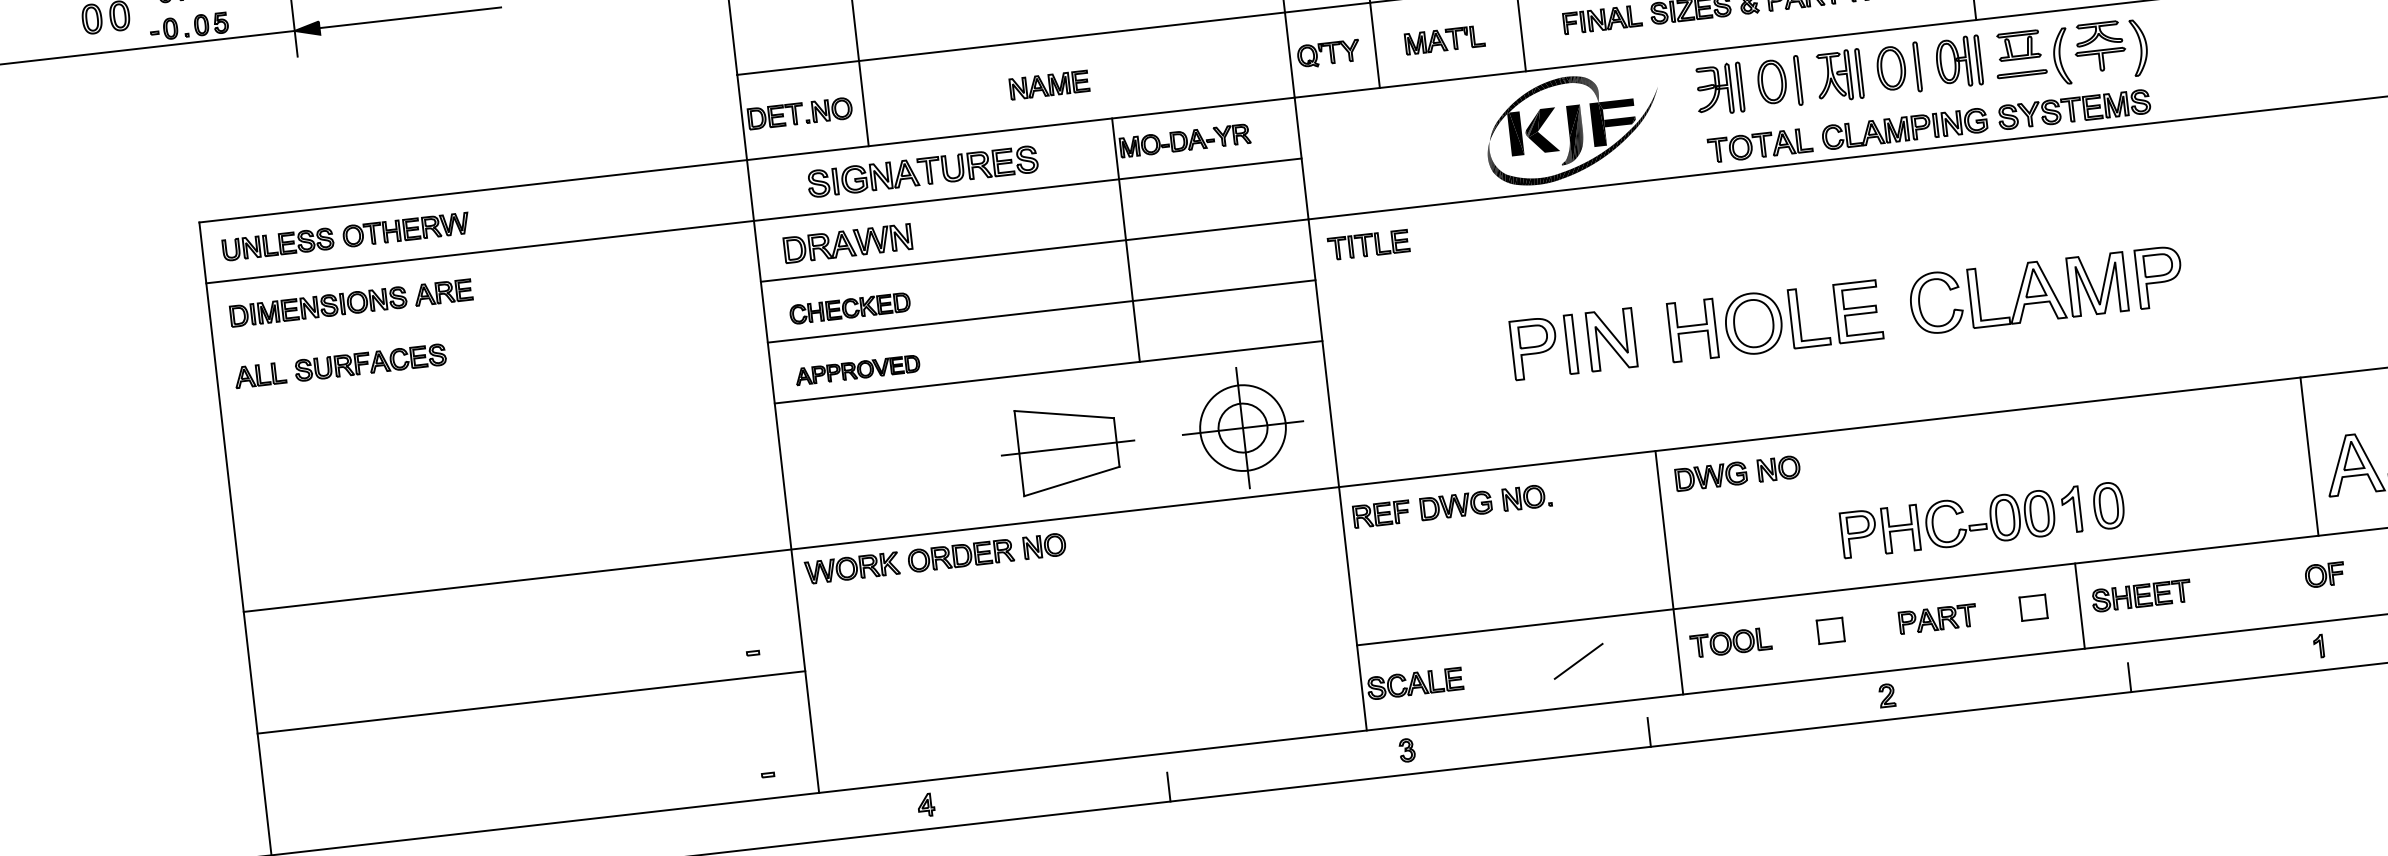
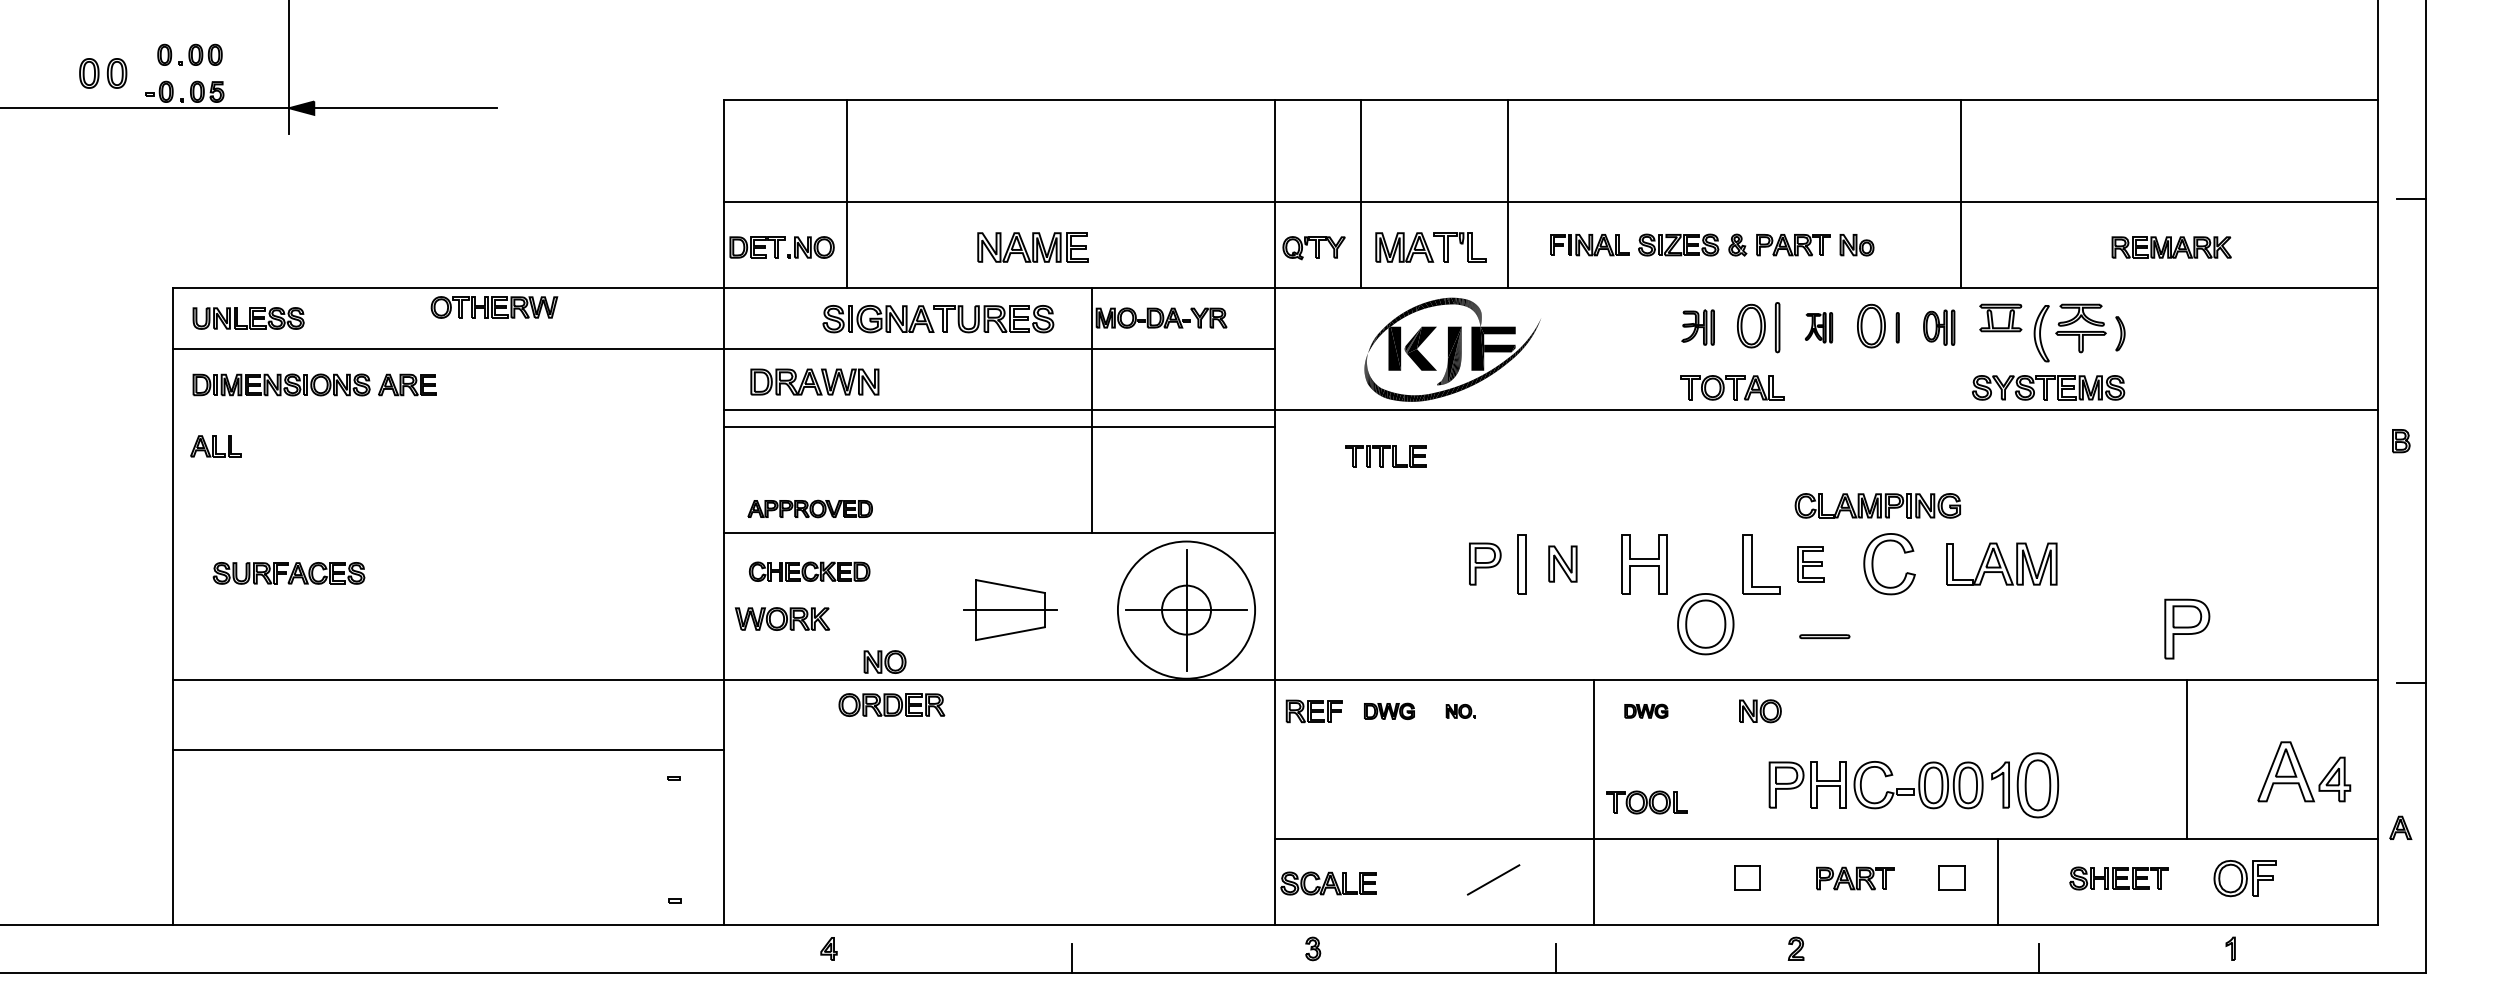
part: (1444, 40) -> (1430, 247), size x1.4
part: (2139, 47) -> (2120, 333), size x0.6
part: (1958, 62) -> (1938, 327), size x0.7
part: (1917, 66) -> (1897, 327), size x0.6
part: (2021, 74) -> (1824, 636), moved
part: (1838, 75) -> (1818, 327), size x0.6
part: (1048, 85) -> (1032, 247), size x1.4
part: (1718, 89) -> (1697, 327), size x0.7
part: (1573, 128) -> (1452, 349), moved
part: (1904, 128) -> (1877, 505), moved
part: (922, 172) -> (938, 319), moved
part: (406, 229) -> (494, 307), moved
part: (1368, 245) -> (1385, 456), moved
part: (2159, 276) -> (2187, 628), moved
part: (2047, 289) -> (2001, 563), size x0.7
part: (849, 308) -> (809, 571), moved
line: (1041, 311) -> (999, 427), moved
part: (1857, 312) -> (1810, 564), size x0.6
part: (1753, 324) -> (1705, 624), moved
part: (1611, 339) -> (1562, 563), size x0.6
part: (1534, 347) -> (1485, 563), size x0.7
part: (370, 362) -> (288, 573), moved
circle: (1243, 428) -> (1186, 610), size x1.6
part: (1068, 447) -> (1010, 609), size x0.7
line: (2309, 455) -> (2186, 758), moved
part: (1779, 469) -> (1760, 711), moved
part: (1711, 476) -> (1646, 711), size x0.6
part: (1526, 497) -> (1460, 711), size x0.6
part: (1456, 505) -> (1389, 711), size x0.7
part: (2108, 505) -> (2037, 785), size x1.4
part: (1044, 545) -> (884, 661), moved
part: (852, 567) -> (782, 618), moved
part: (2324, 574) -> (2244, 878), size x1.6
part: (2140, 595) -> (2118, 878), moved
part: (1730, 642) -> (1646, 802), moved
line: (531, 702) -> (448, 750), moved

